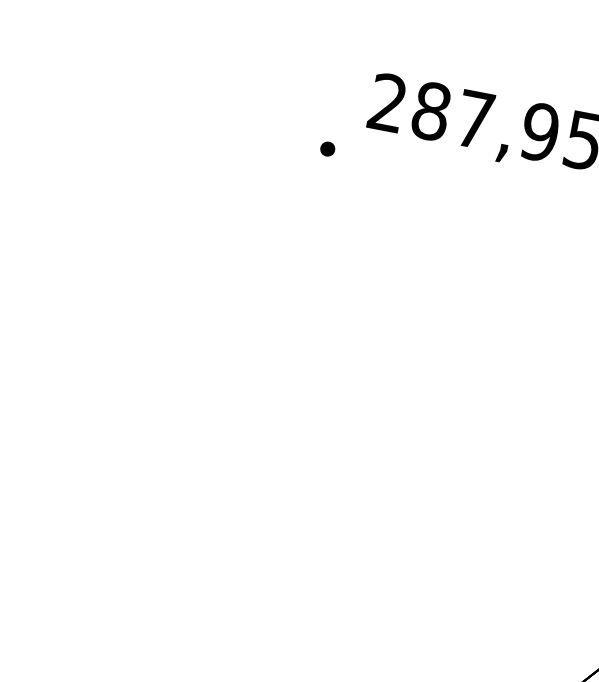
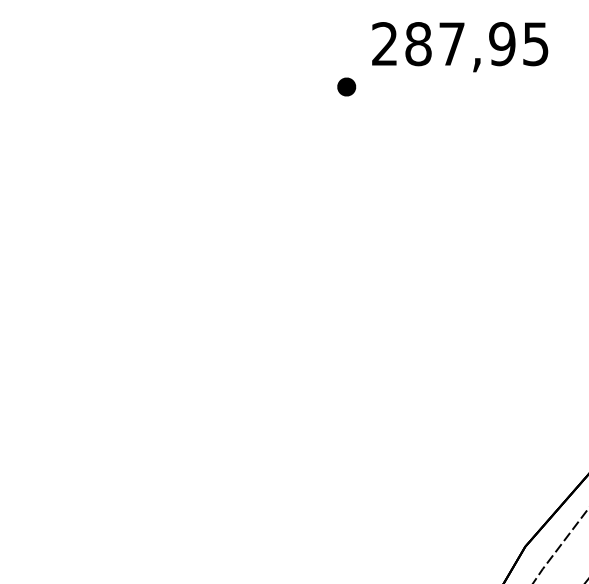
part: (327, 148) -> (346, 86), size x1.67

